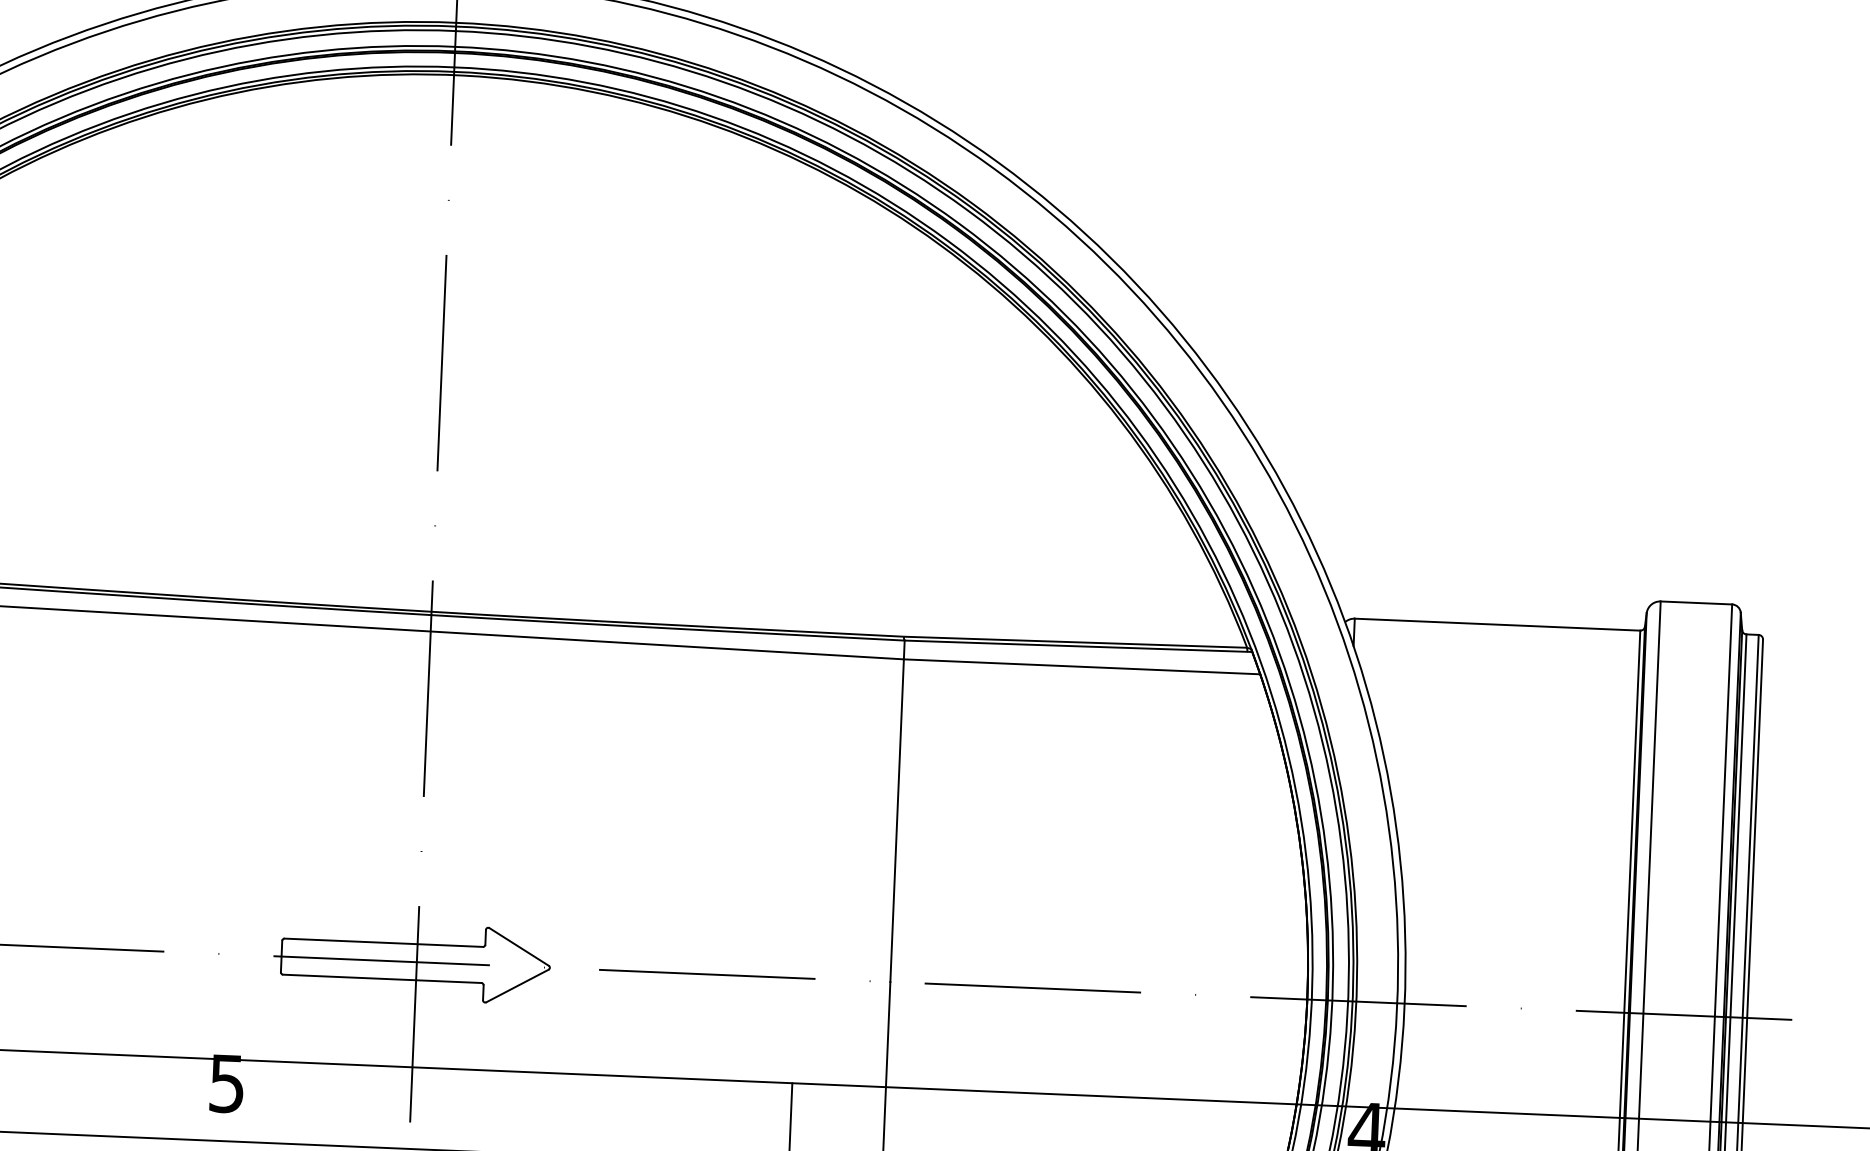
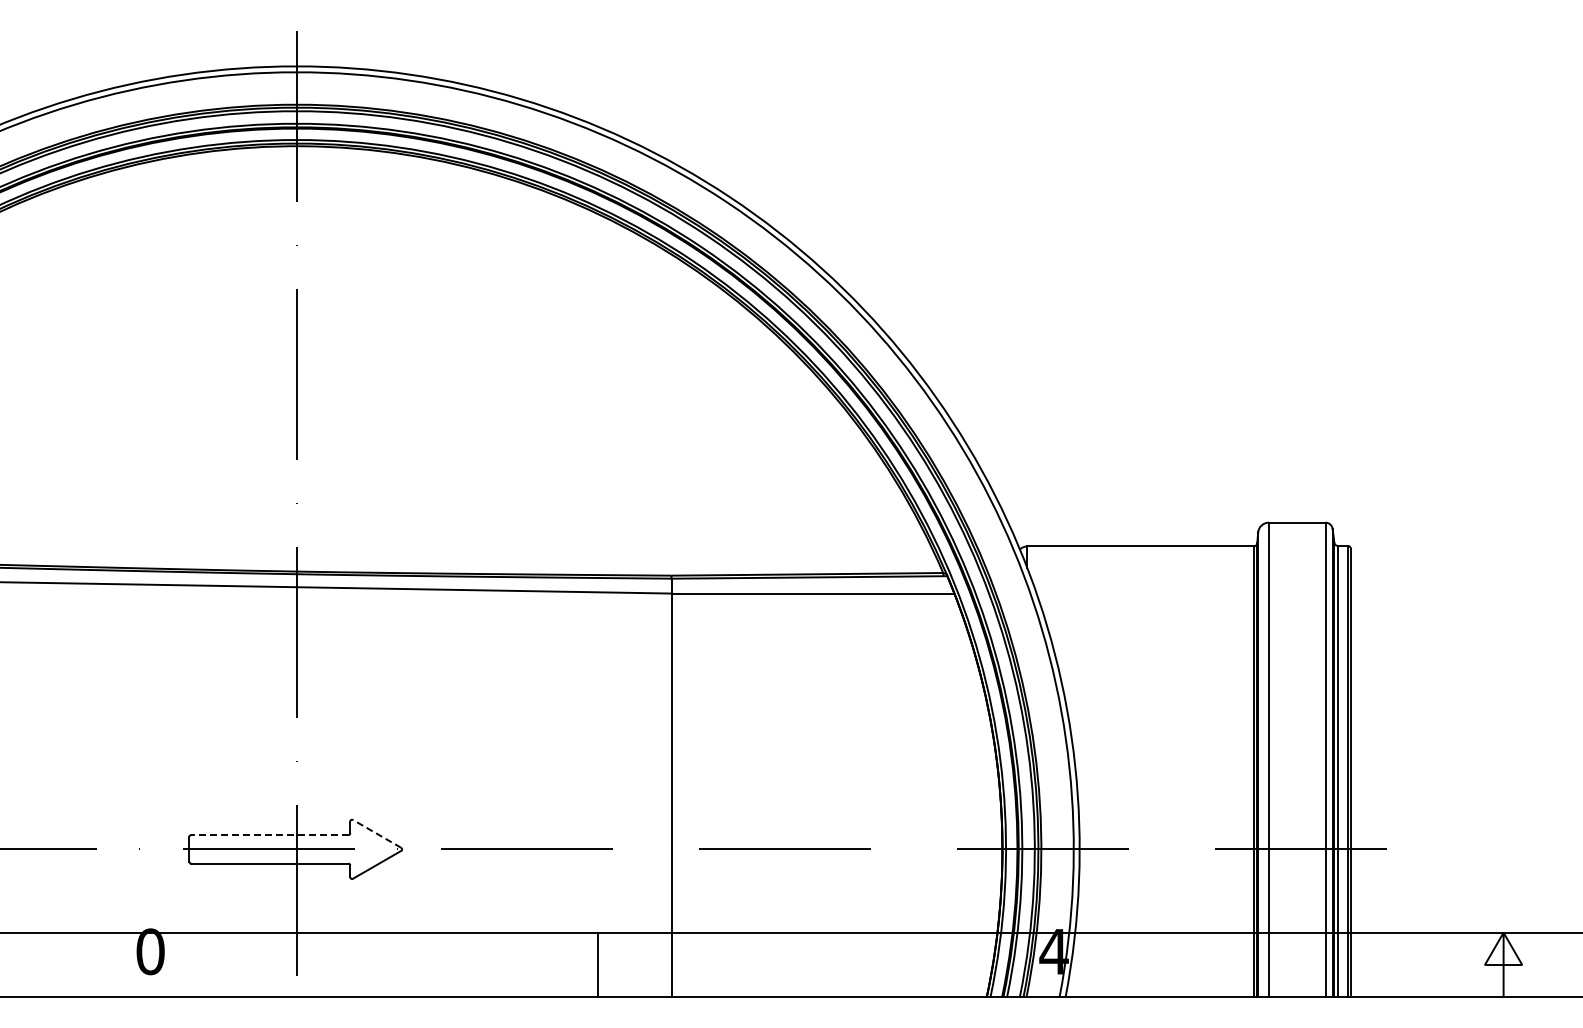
line: (383, 943) -> (269, 835), solid -> dashed
line: (519, 946) -> (377, 833), solid -> dashed
text: (227, 1083) -> (150, 951), 5 -> 0

